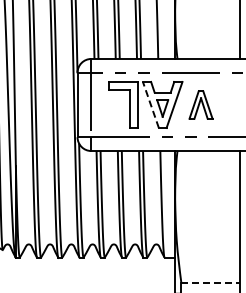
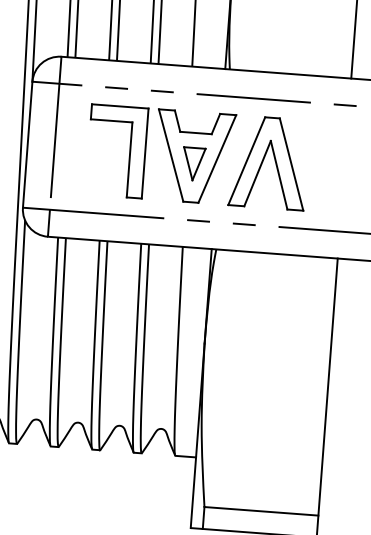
line: (150, 104) -> (170, 154), dashed -> solid
part: (200, 104) -> (268, 161), size x1.67
line: (210, 282) -> (261, 511), dashed -> solid

